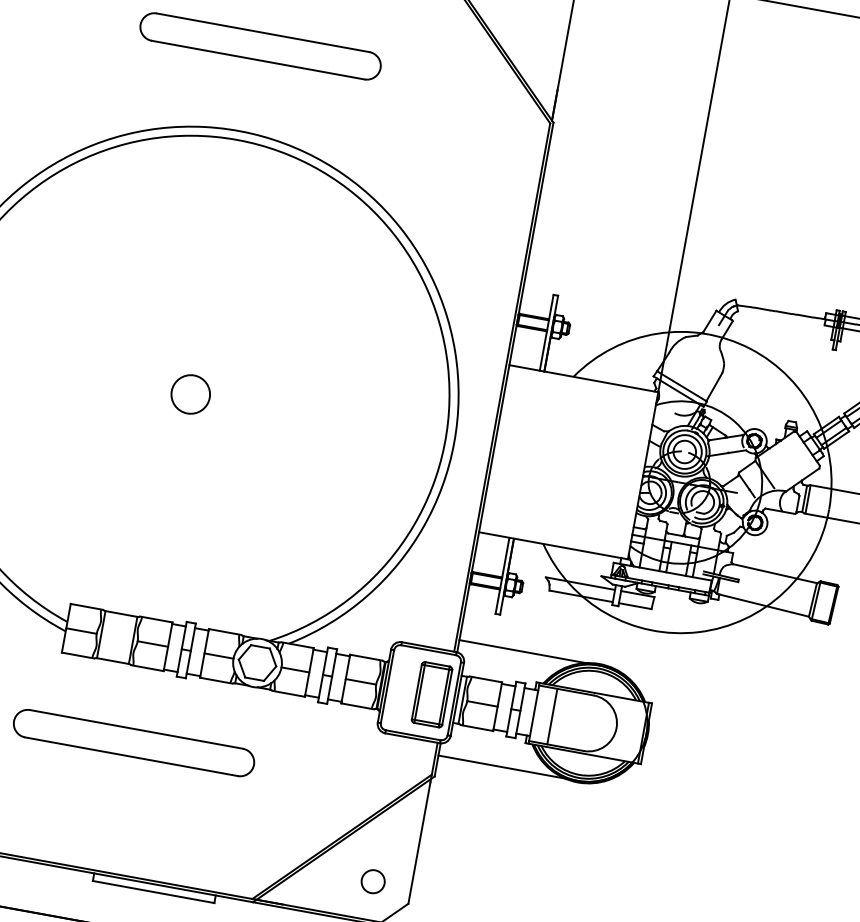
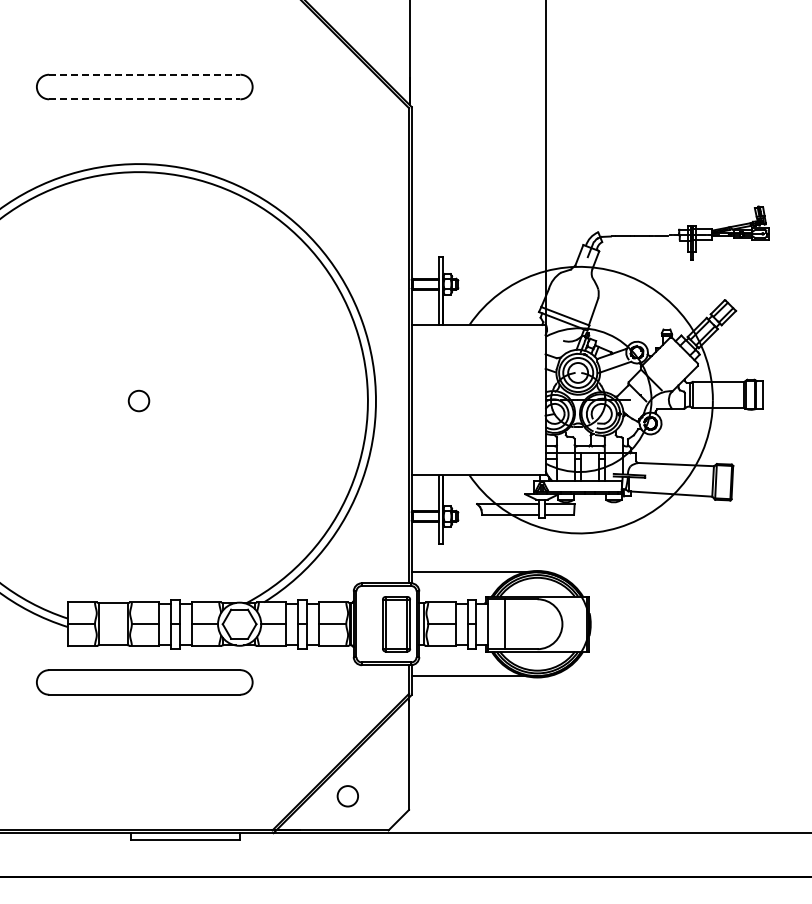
line: (262, 32) -> (144, 74), solid -> dashed
line: (257, 60) -> (144, 99), solid -> dashed
circle: (190, 393) -> (138, 400), size x0.6
part: (133, 743) -> (144, 682), moved
circle: (372, 881) -> (347, 796), moved

